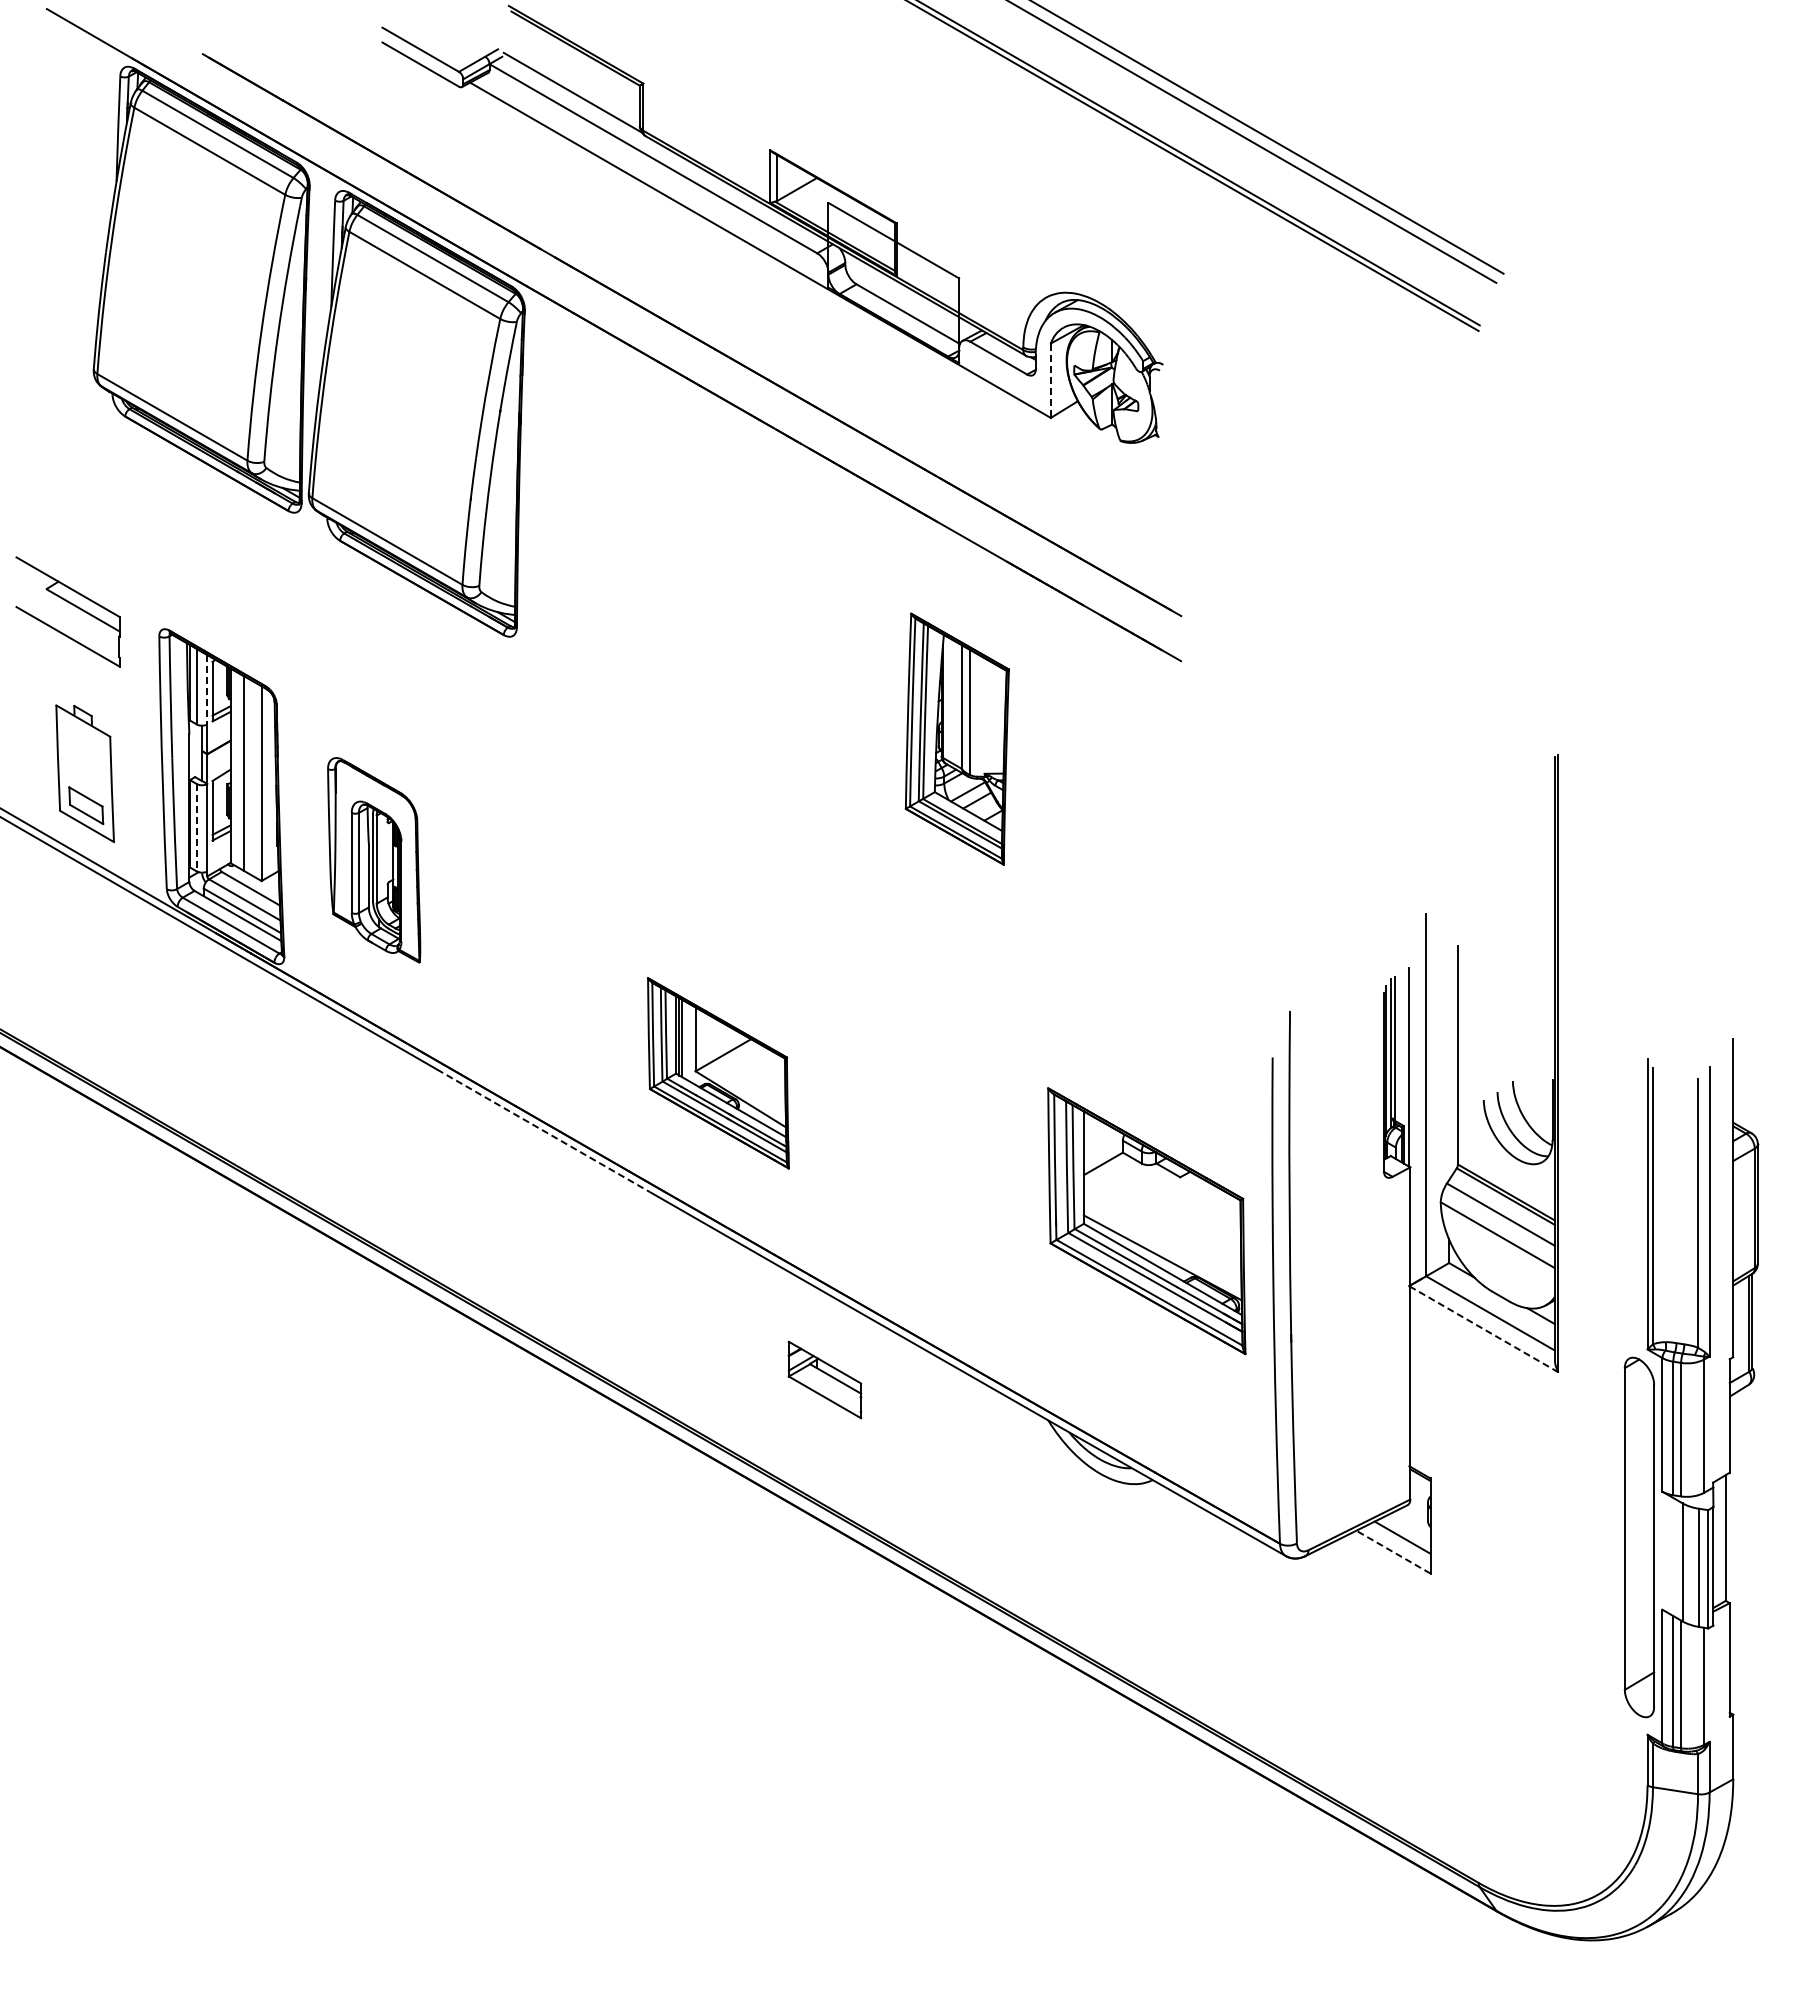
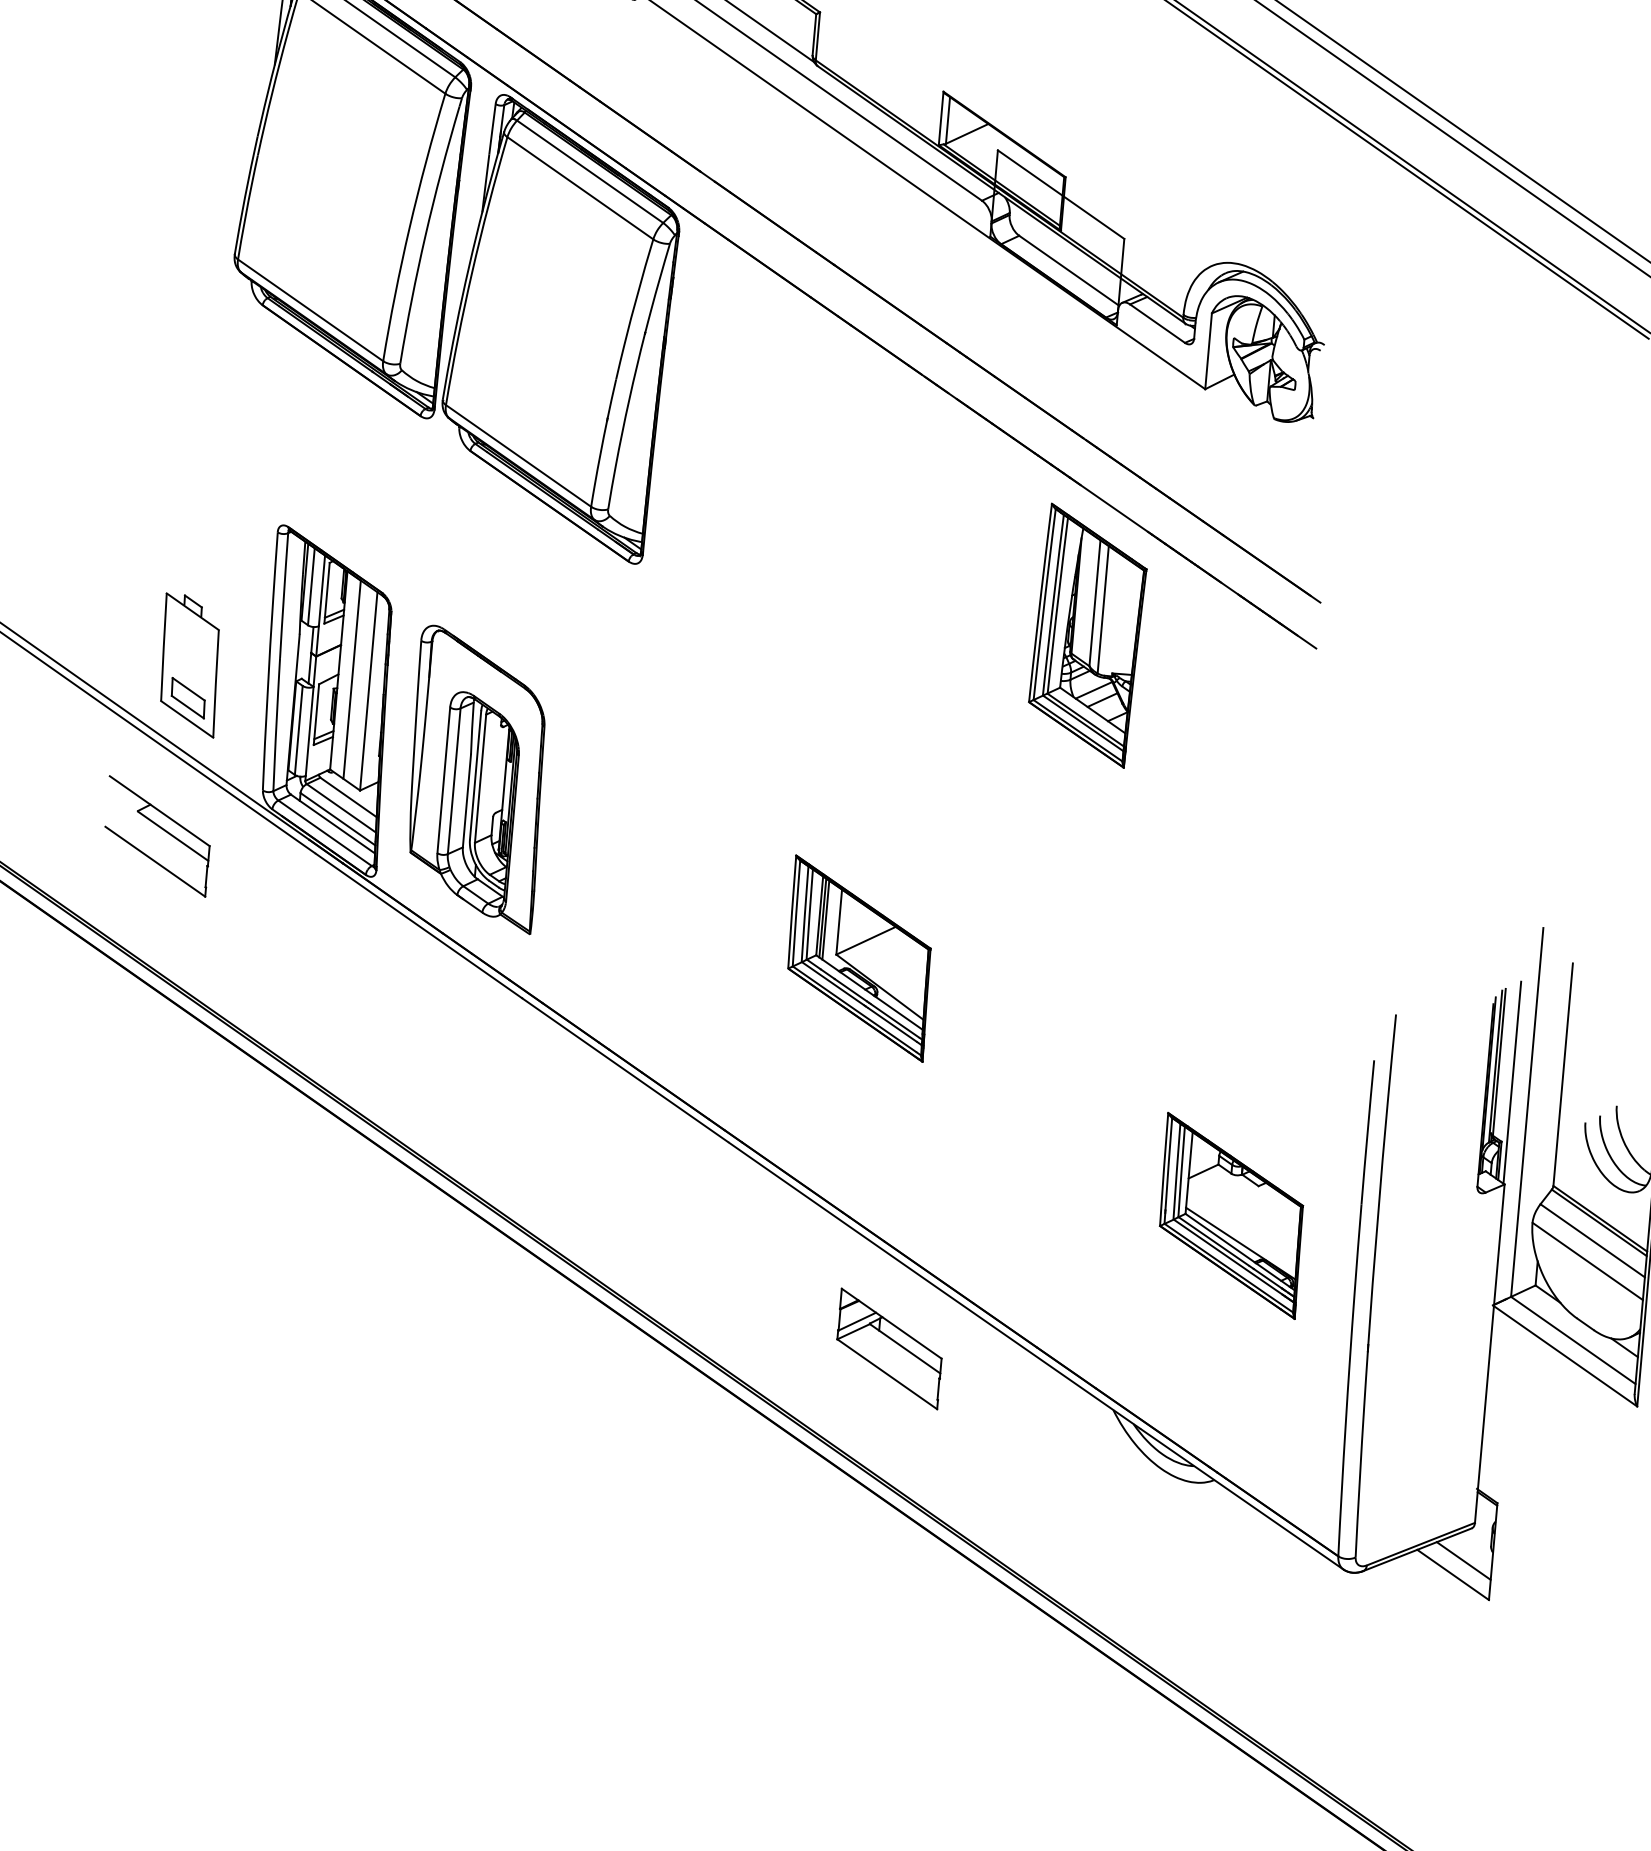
line: (1050, 381) -> (1208, 352), dashed -> solid
part: (70, 604) -> (160, 828), moved
line: (207, 689) -> (322, 590), dashed -> solid
part: (956, 738) -> (1086, 634), moved
line: (196, 827) -> (298, 730), dashed -> solid
part: (373, 860) -> (475, 779), size x1.43
part: (717, 1073) -> (858, 958), moved
line: (543, 1130) -> (625, 1069), dashed -> solid
part: (1146, 1221) -> (1231, 1216), size x0.71
line: (1484, 1329) -> (1565, 1356), dashed -> solid
part: (824, 1379) -> (889, 1348), size x1.43
line: (1393, 1552) -> (1453, 1575), dashed -> solid

